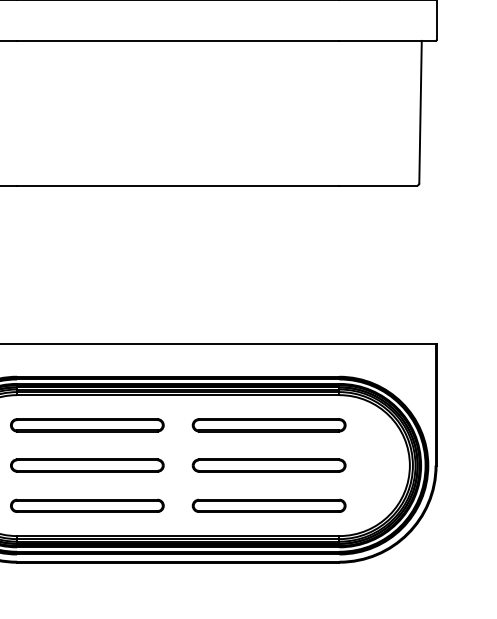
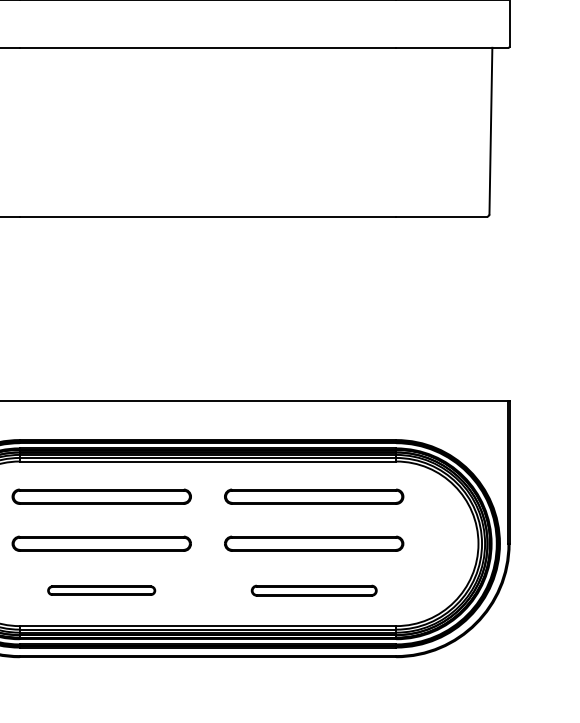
part: (87, 505) -> (101, 590), size x0.6
part: (269, 505) -> (314, 590), size x0.7

